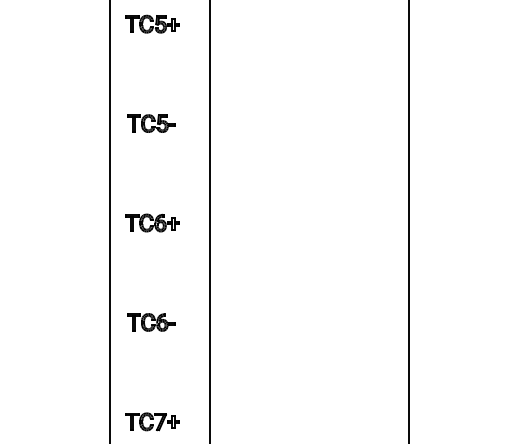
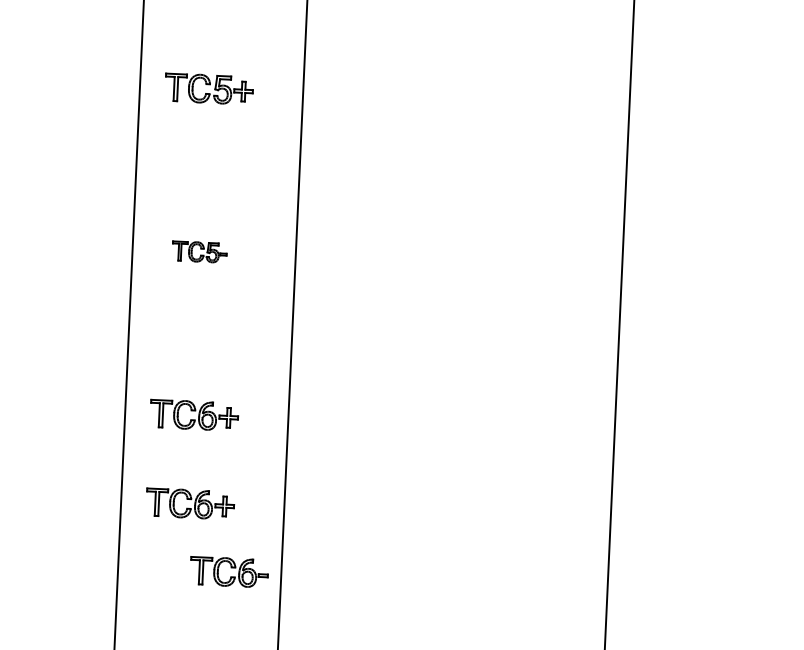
part: (151, 123) -> (200, 251), size x0.7
part: (152, 276) -> (190, 503), added
part: (151, 322) -> (229, 572), moved

